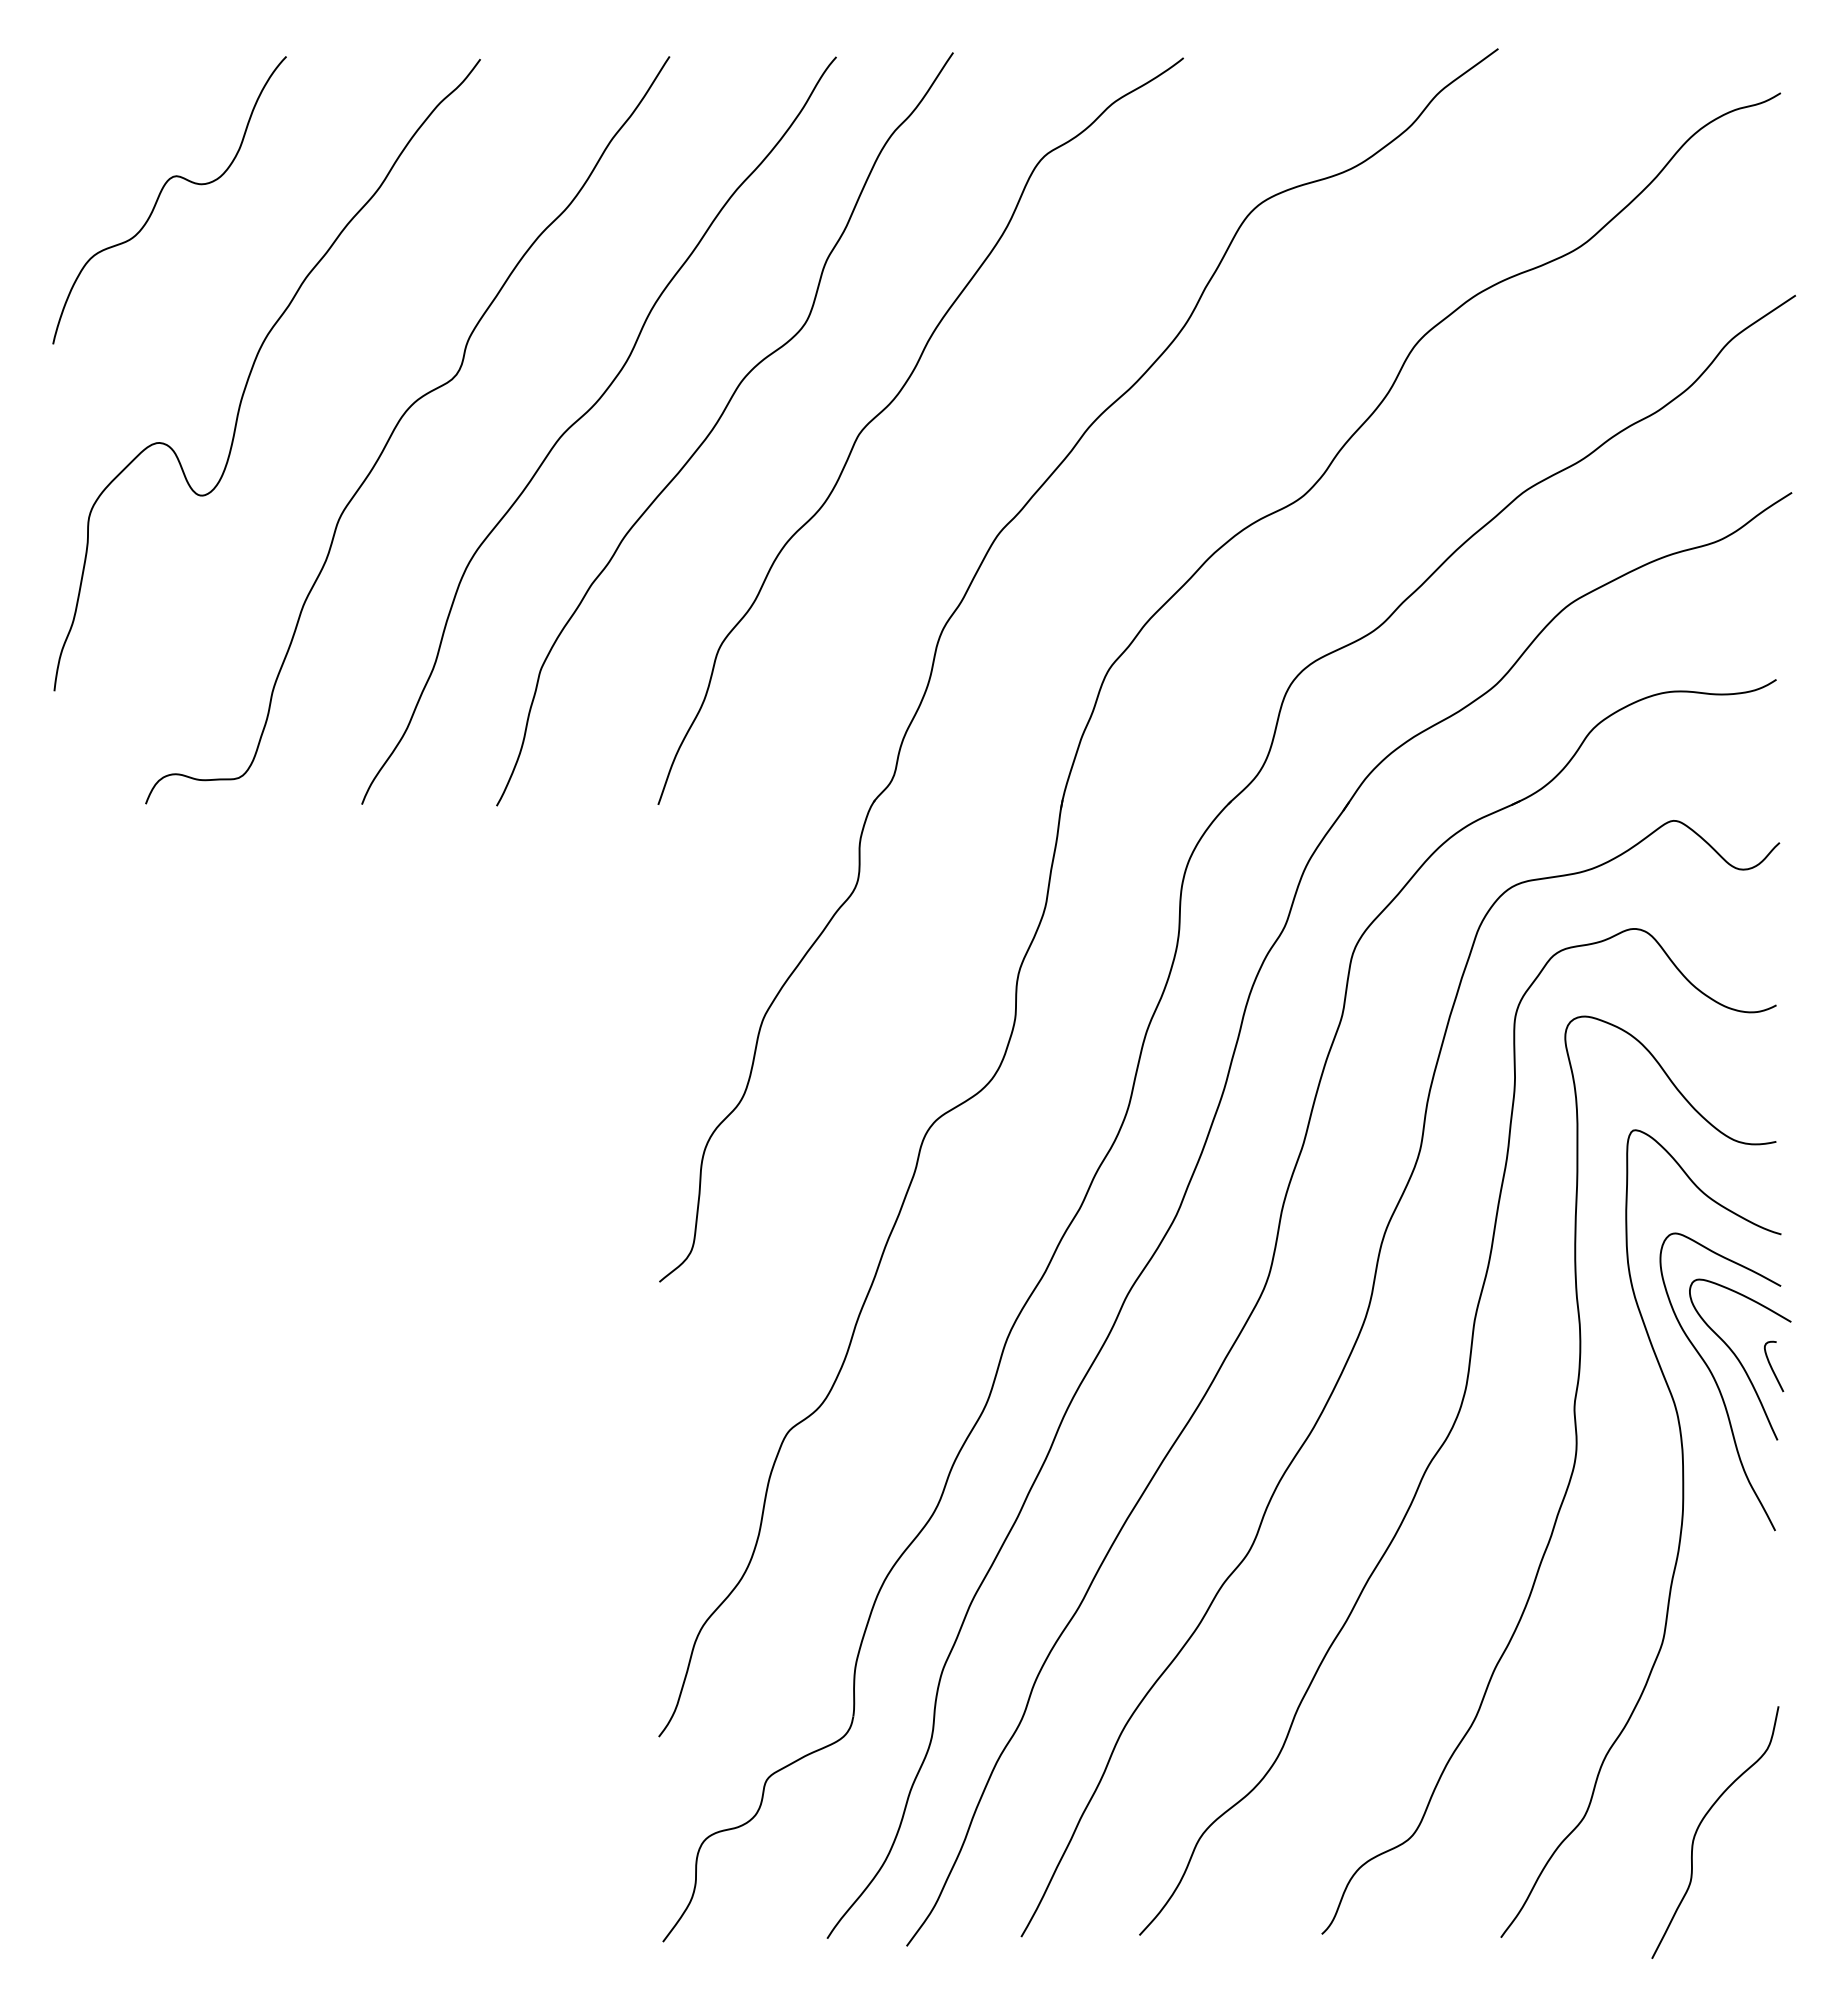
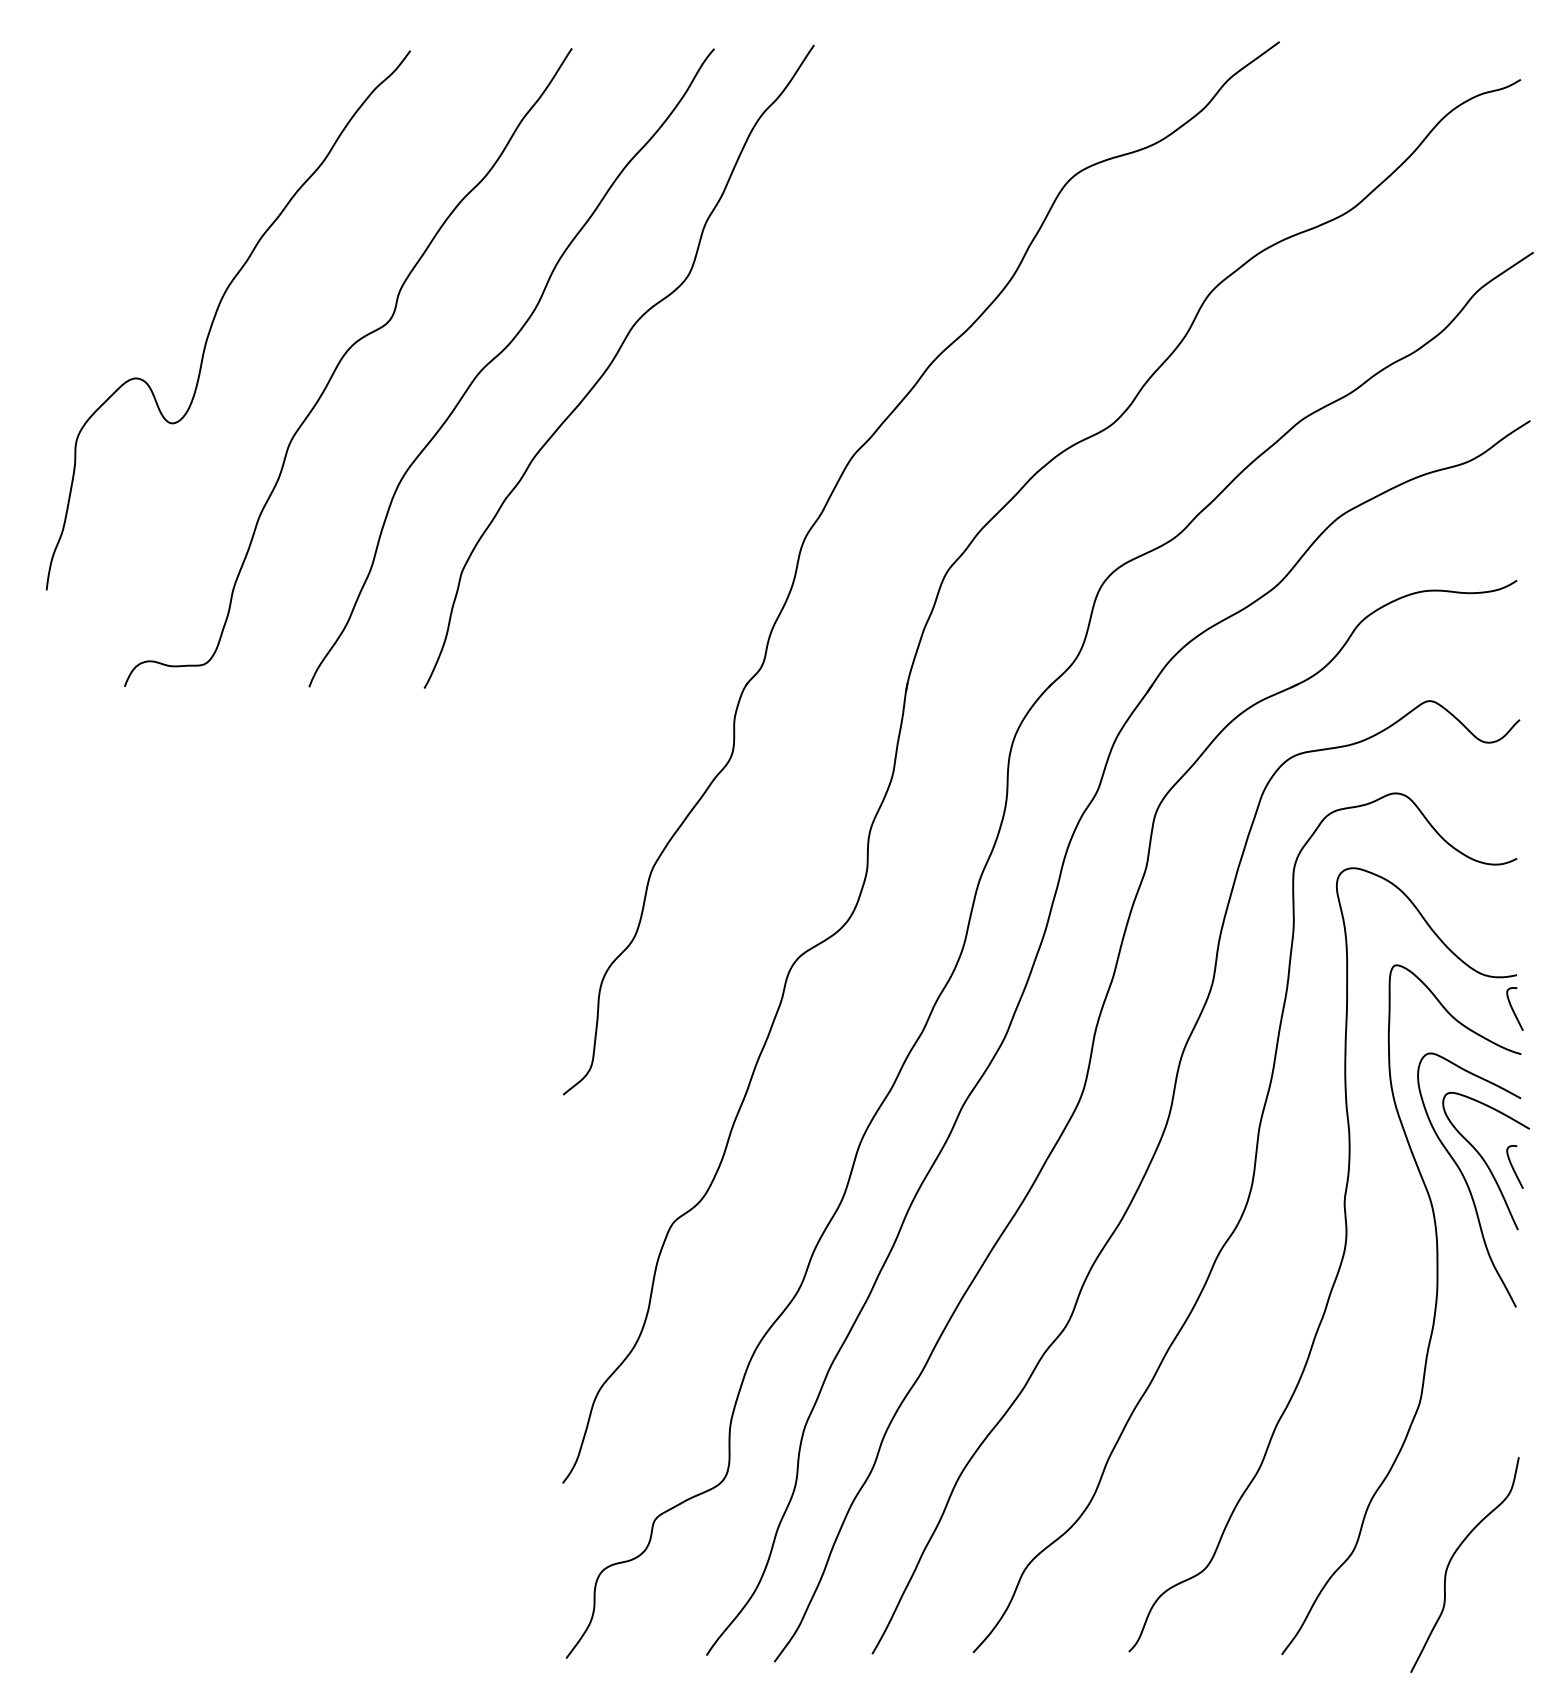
curve: (160, 195) -> (137, 167), removed
curve: (892, 402) -> (762, 343), removed
curve: (1772, 1182) -> (1513, 1009), added

